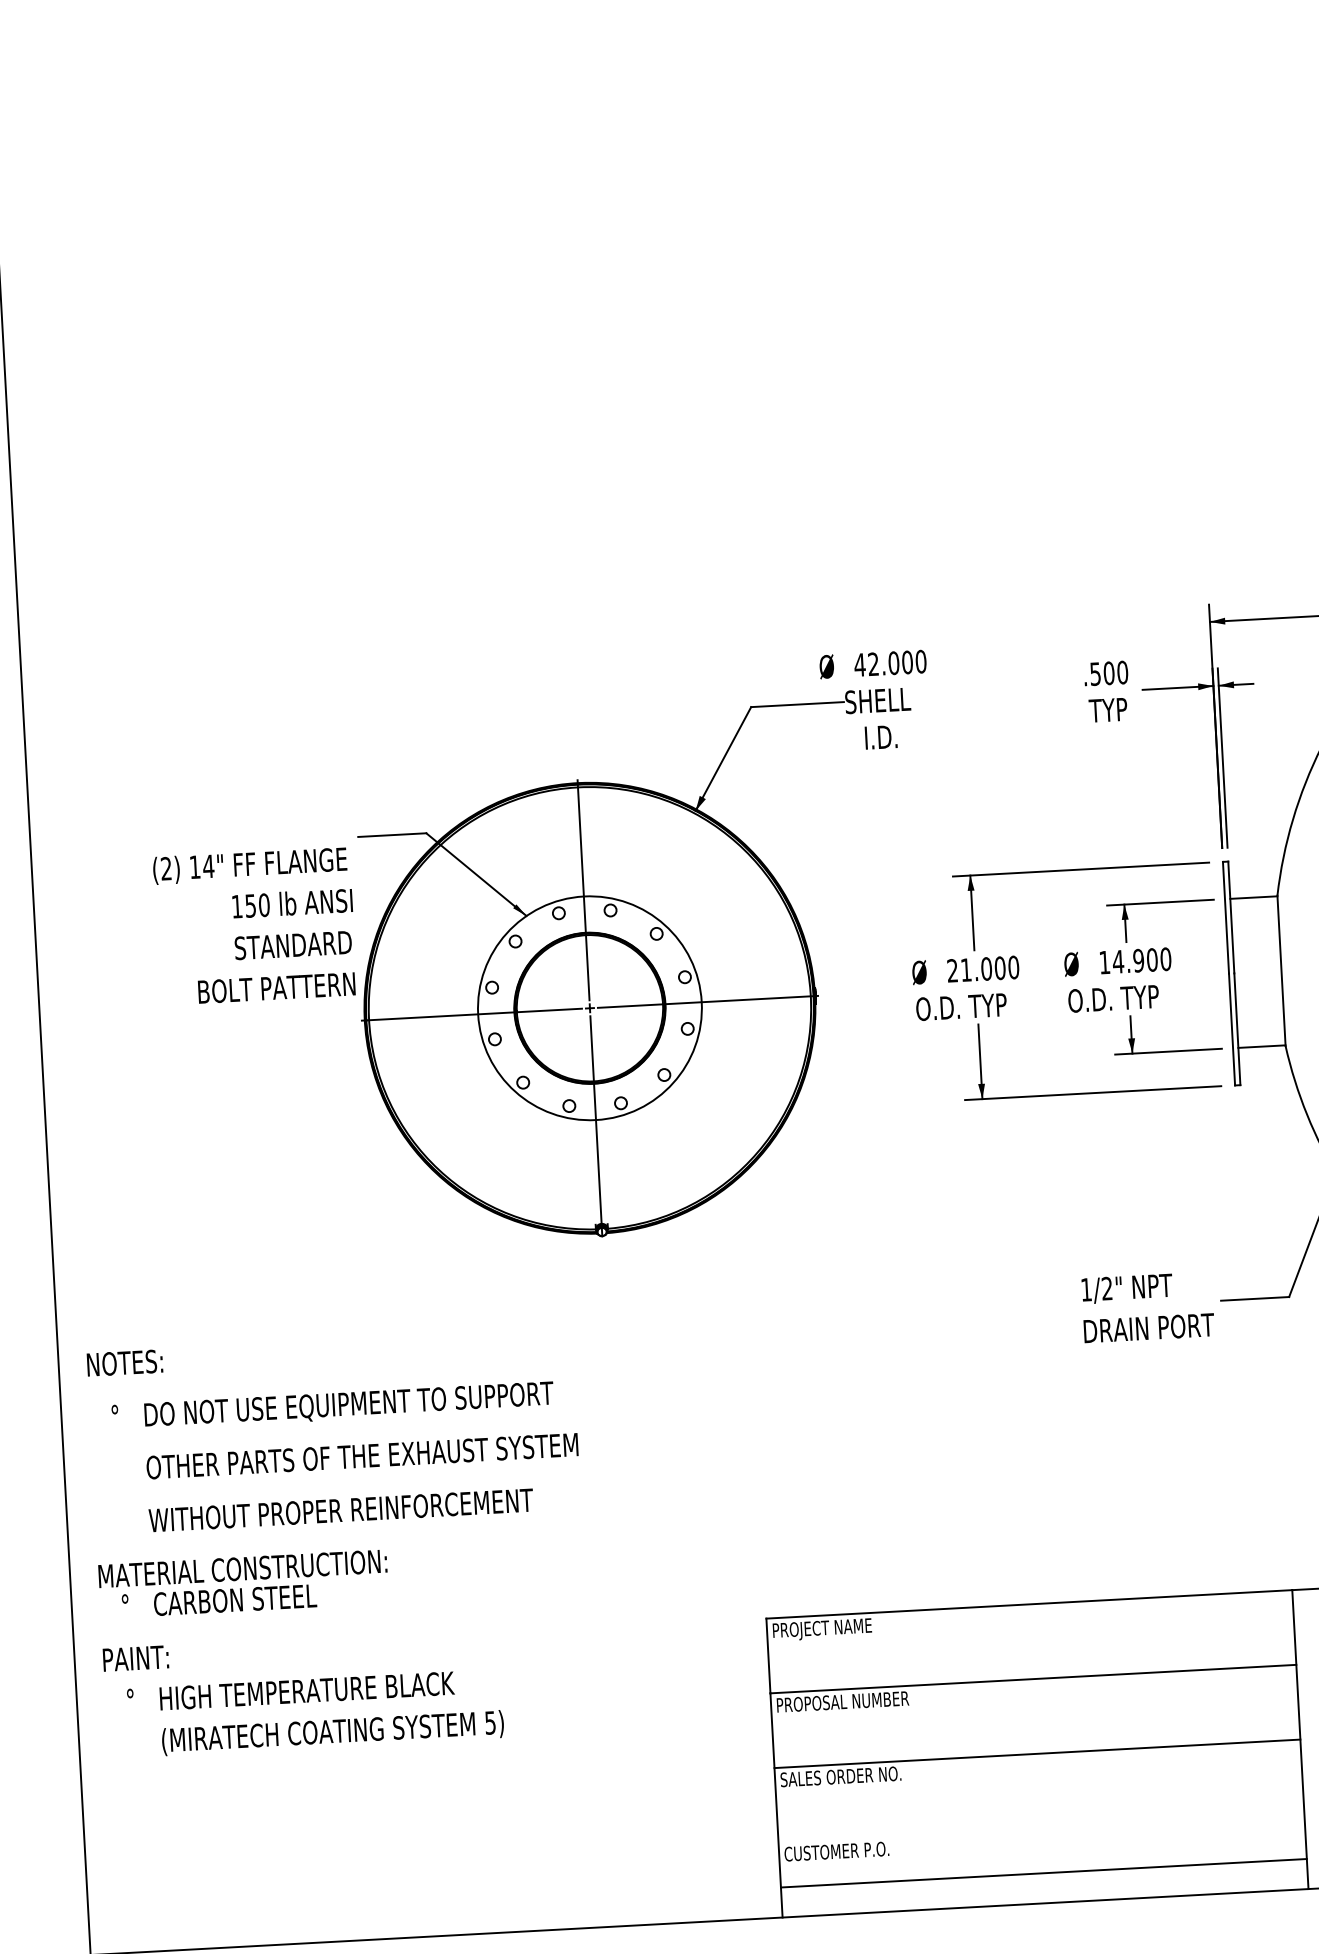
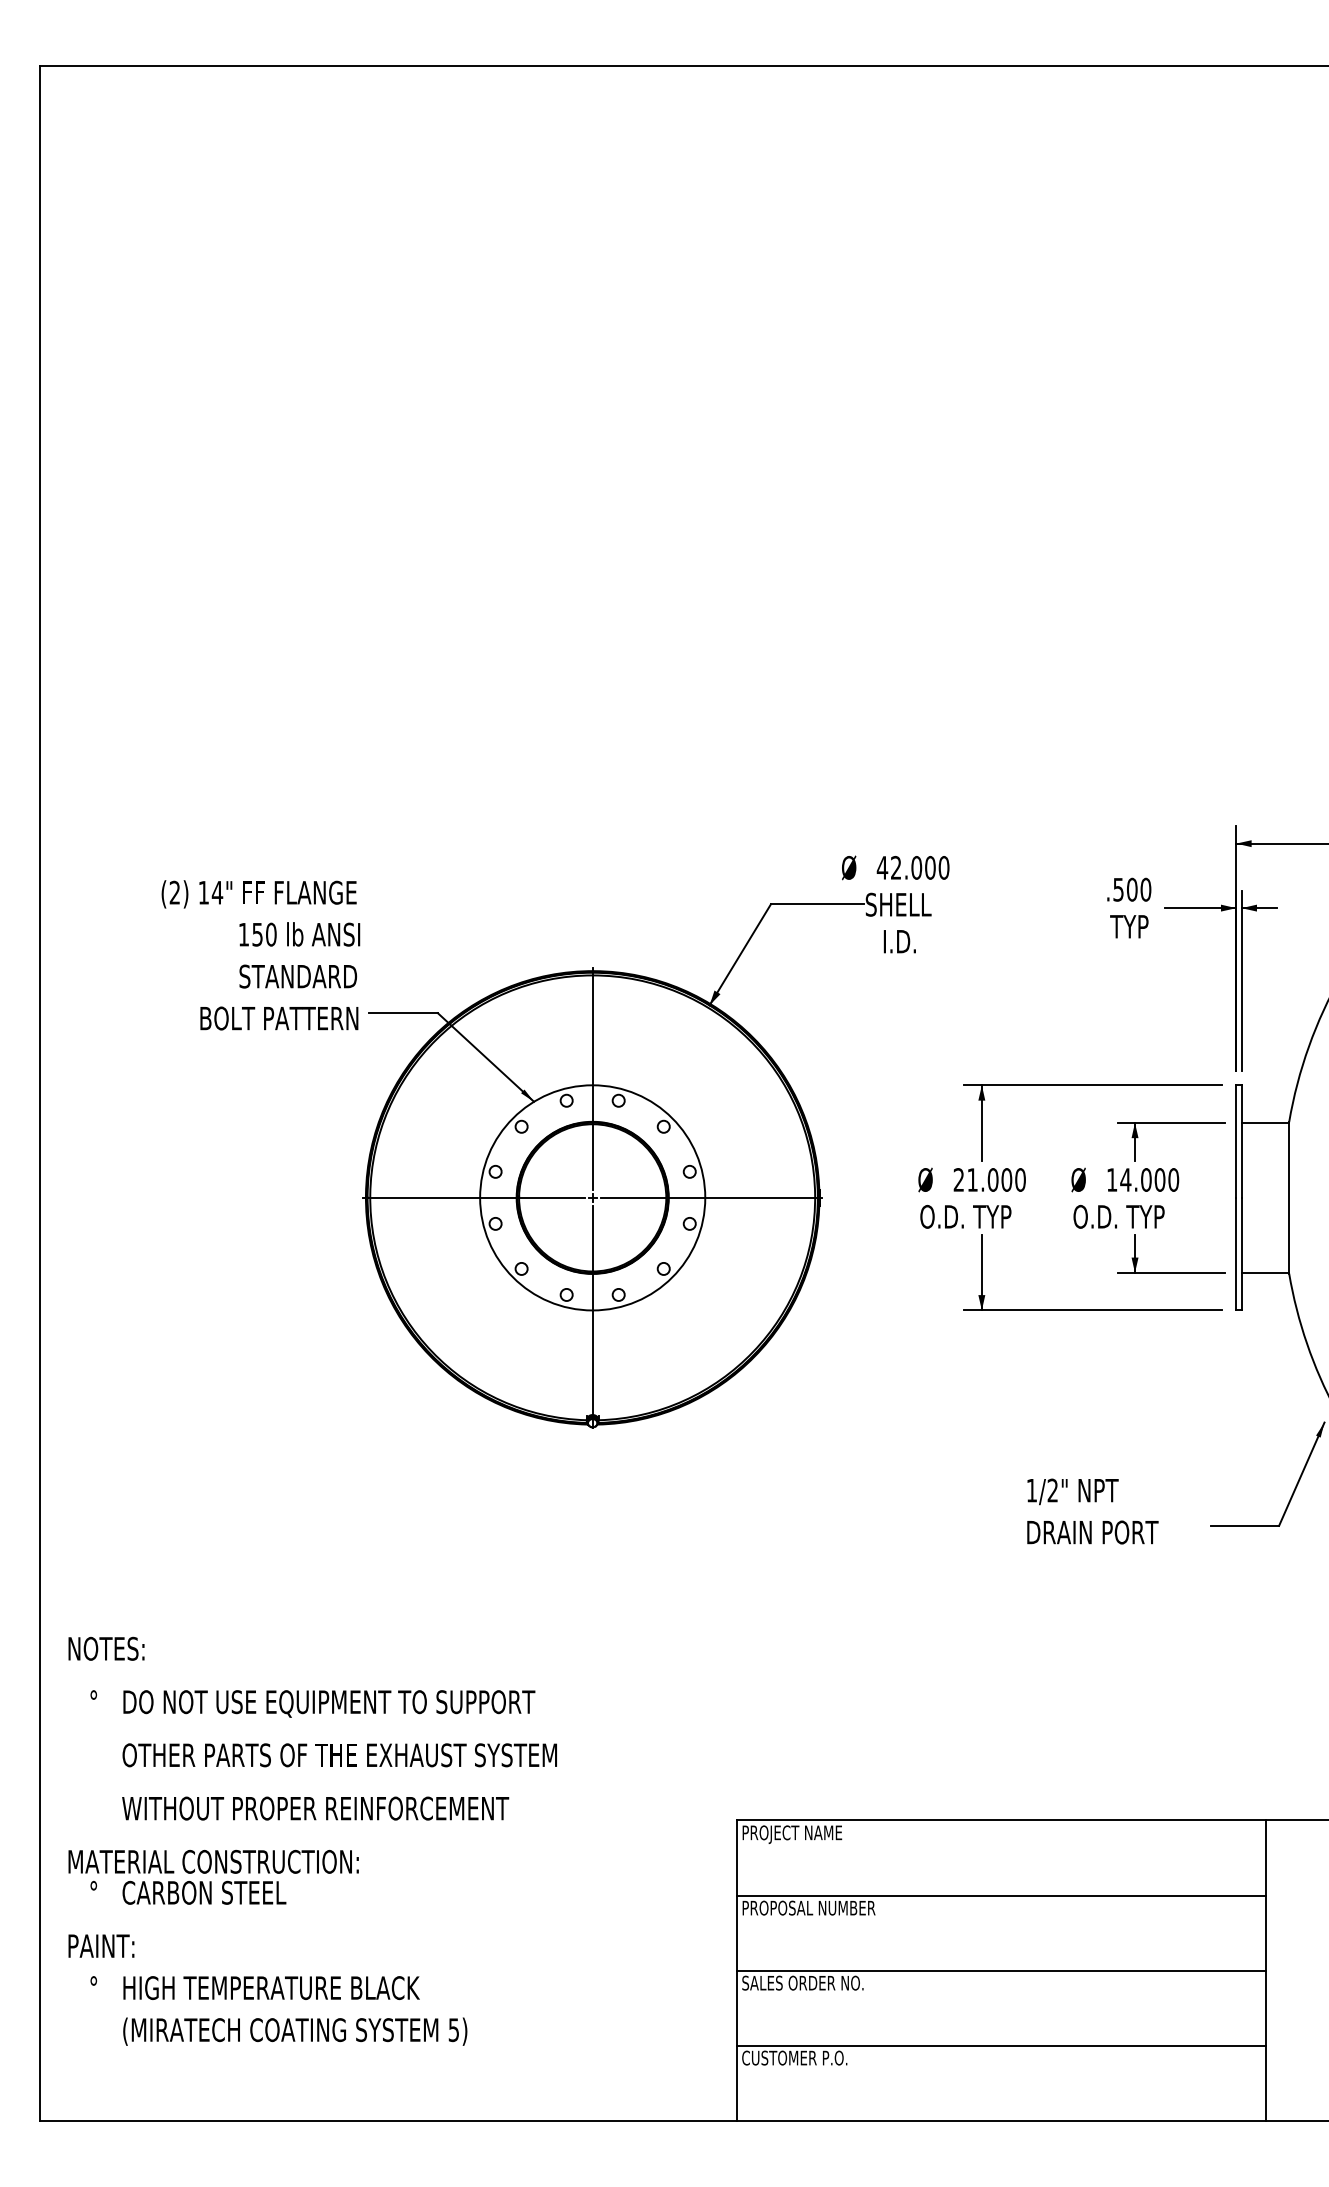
text: (254, 926) -> (260, 955), moved
text: (1138, 960) -> (1146, 1179), 14.900 -> 14.000
text: (1147, 1307) -> (1092, 1511), moved
text: (339, 1542) -> (312, 1840), moved
line: (1043, 1873) -> (1001, 2046), moved

